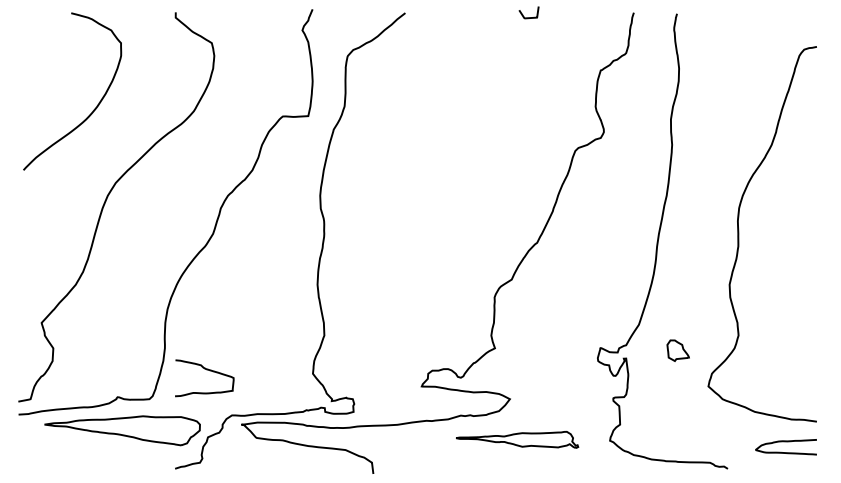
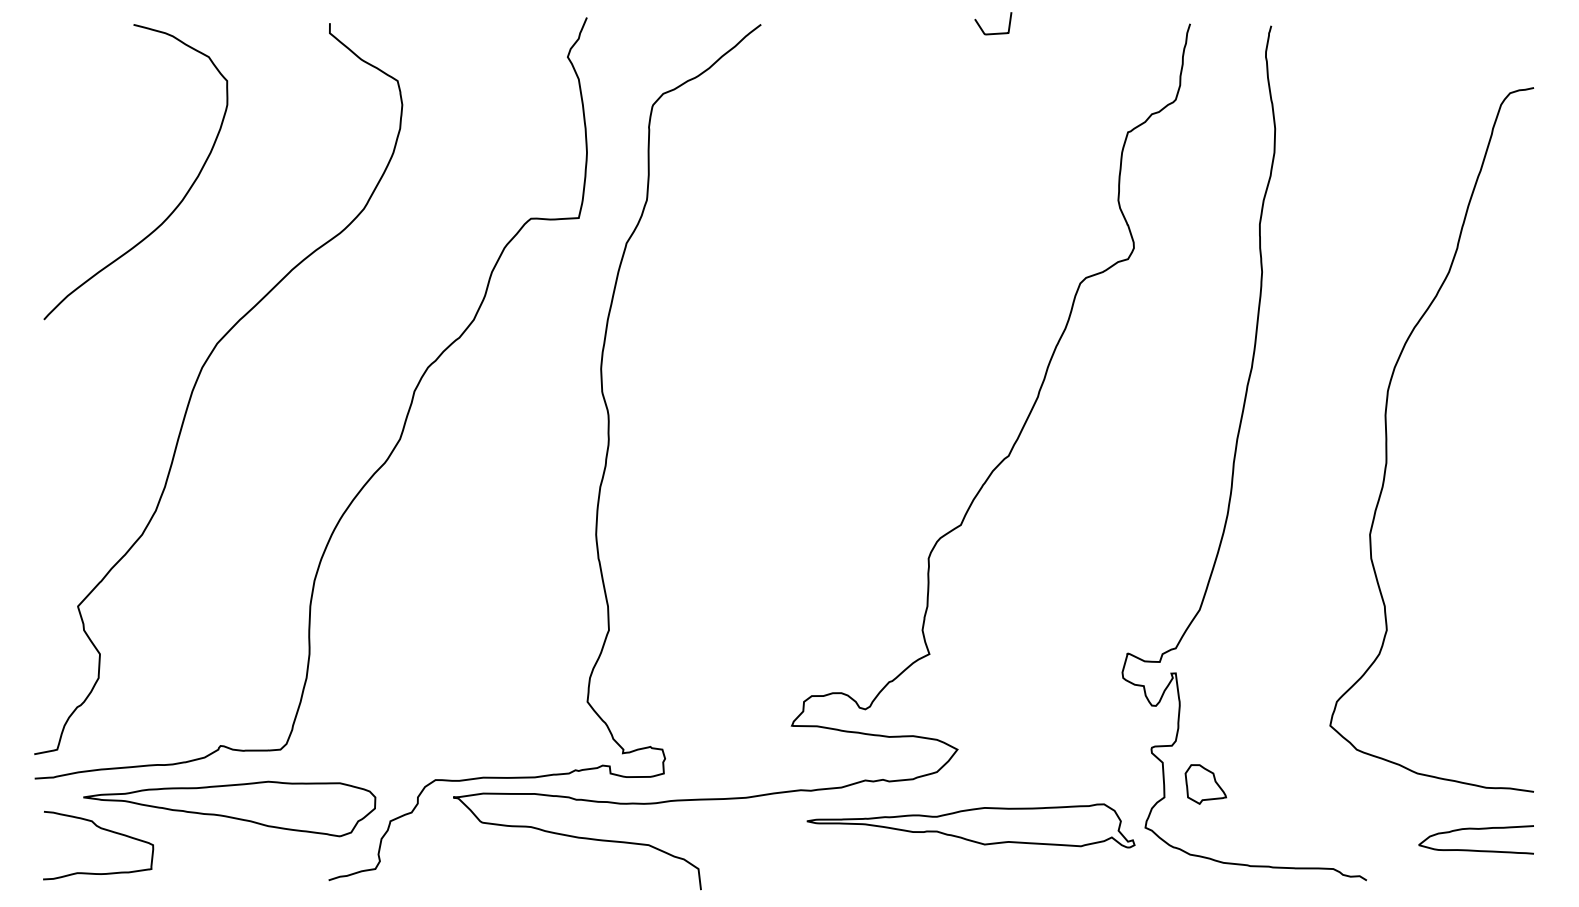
part: (677, 350) -> (1204, 784), moved
curve: (206, 370) -> (102, 830), moved
part: (517, 439) -> (971, 825), size x1.43

